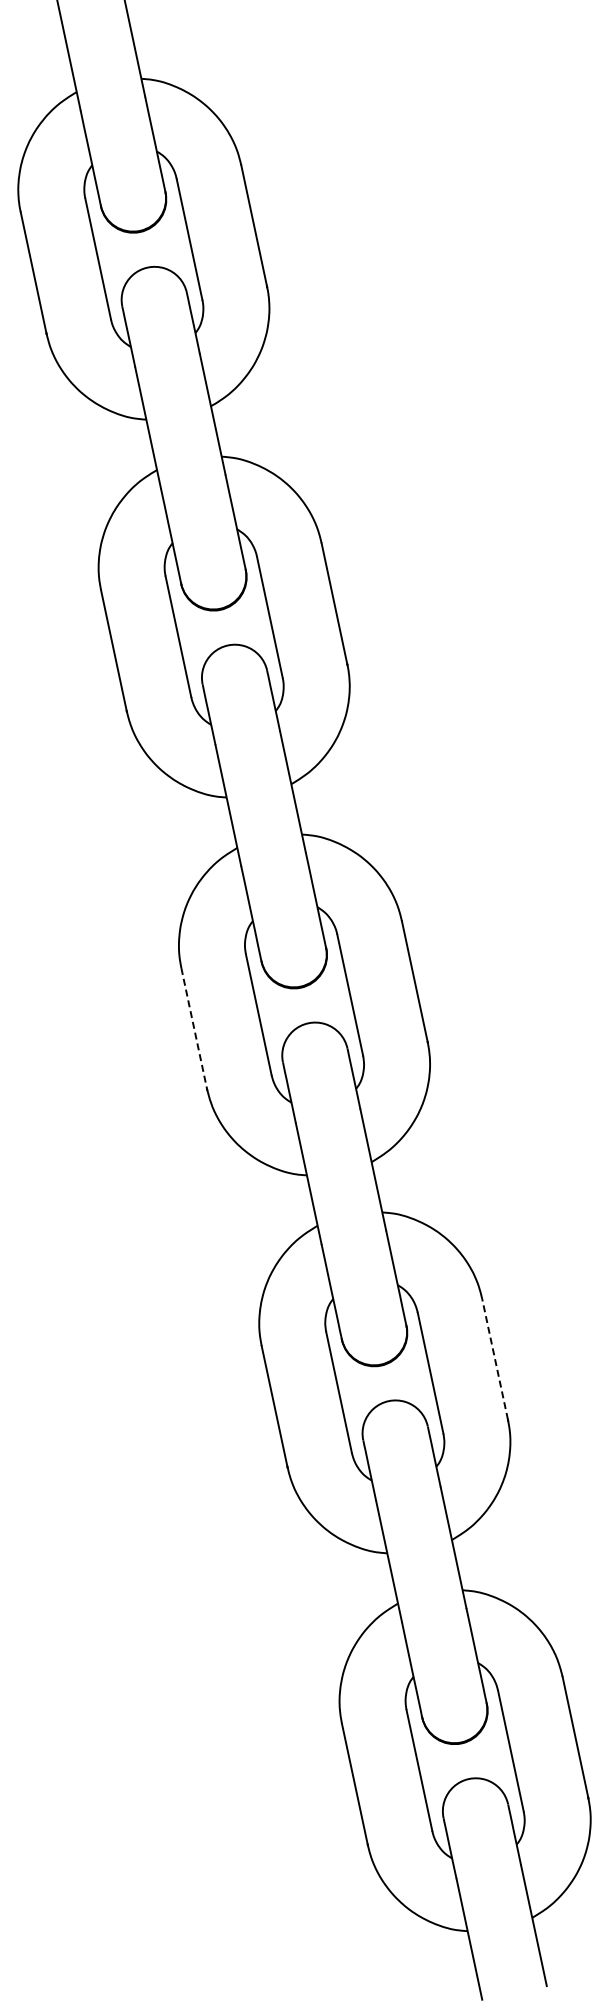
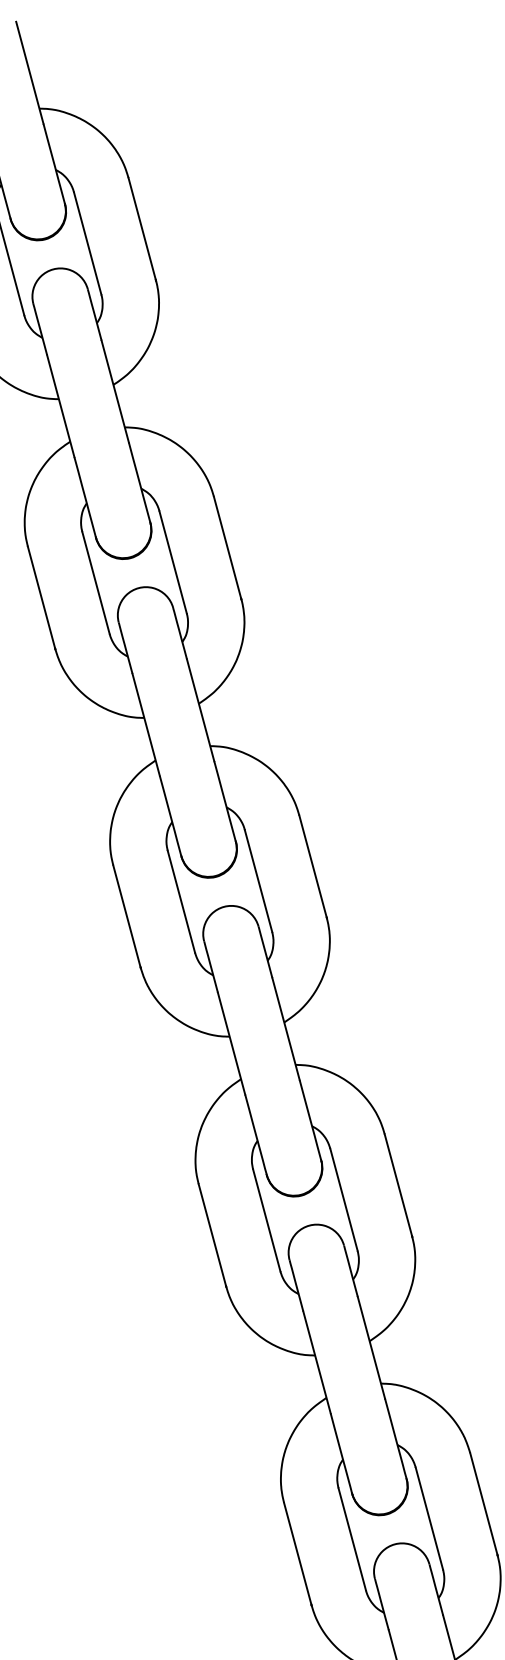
line: (194, 1028) -> (127, 916), dashed -> solid
line: (495, 1359) -> (398, 1185), dashed -> solid

